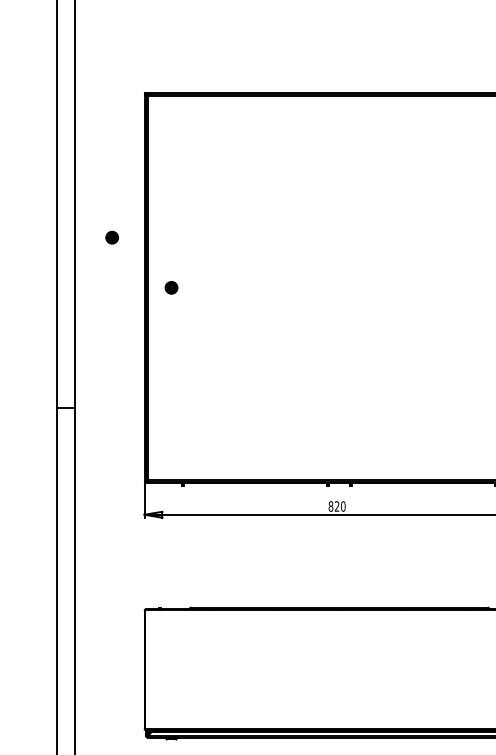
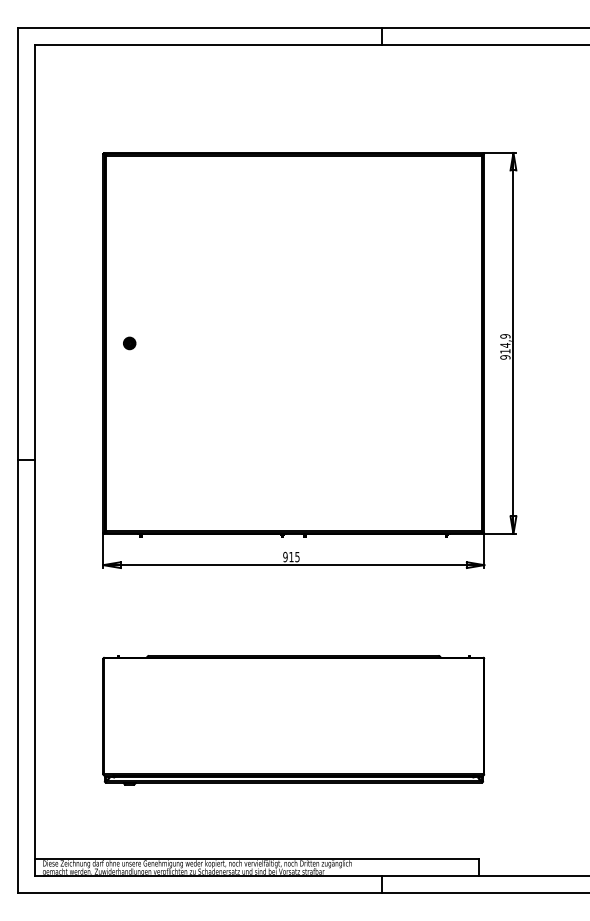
part: (111, 237) -> (71, 294), removed
text: (337, 505) -> (291, 556), 820 -> 915

